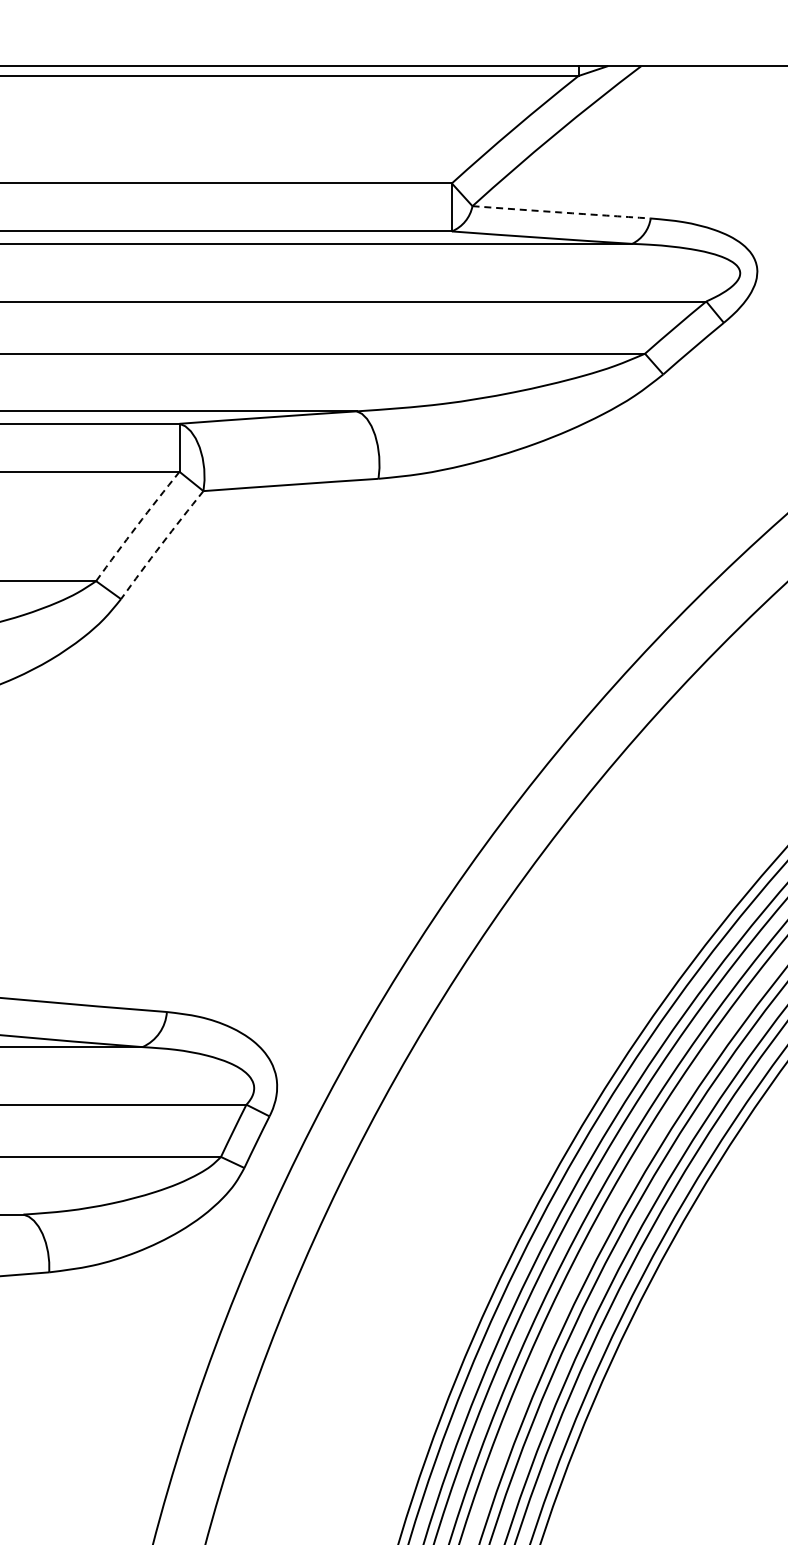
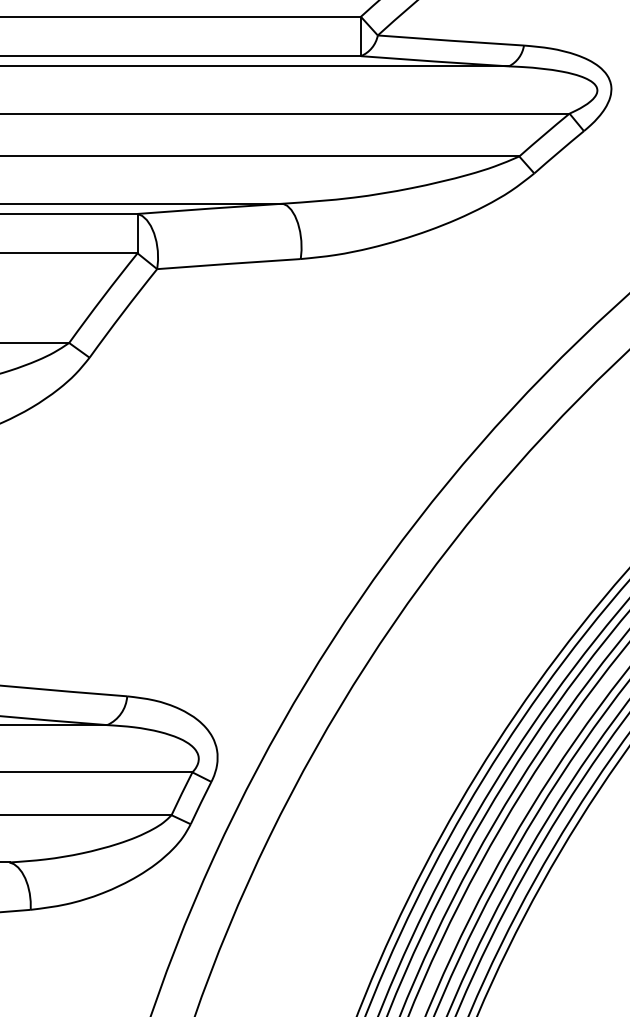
arc: (561, 212) -> (450, 40), dashed -> solid
arc: (137, 525) -> (103, 297), dashed -> solid
arc: (161, 544) -> (122, 312), dashed -> solid

